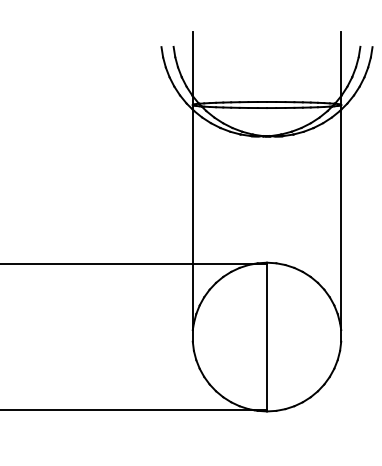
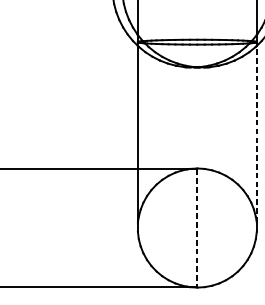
line: (341, 219) -> (256, 133), solid -> dashed
line: (267, 337) -> (197, 228), solid -> dashed

